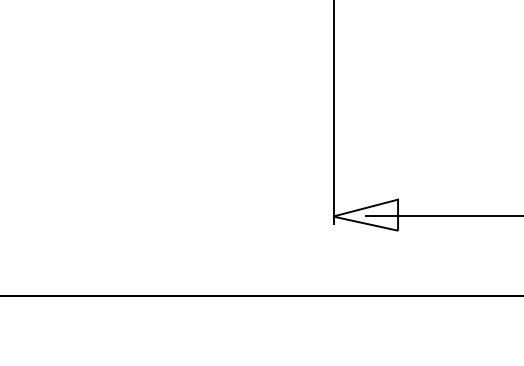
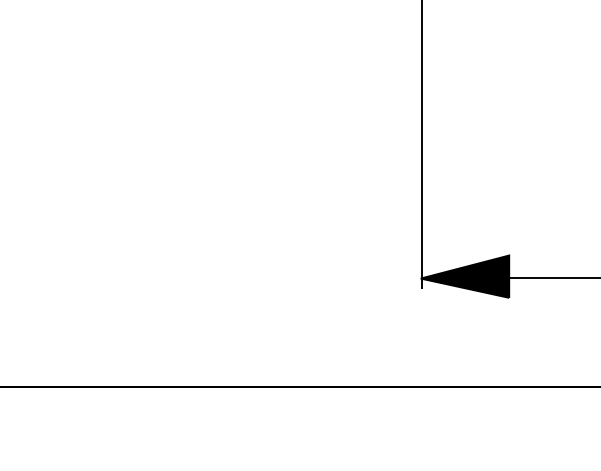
fill: (365, 214) -> (464, 275), added

